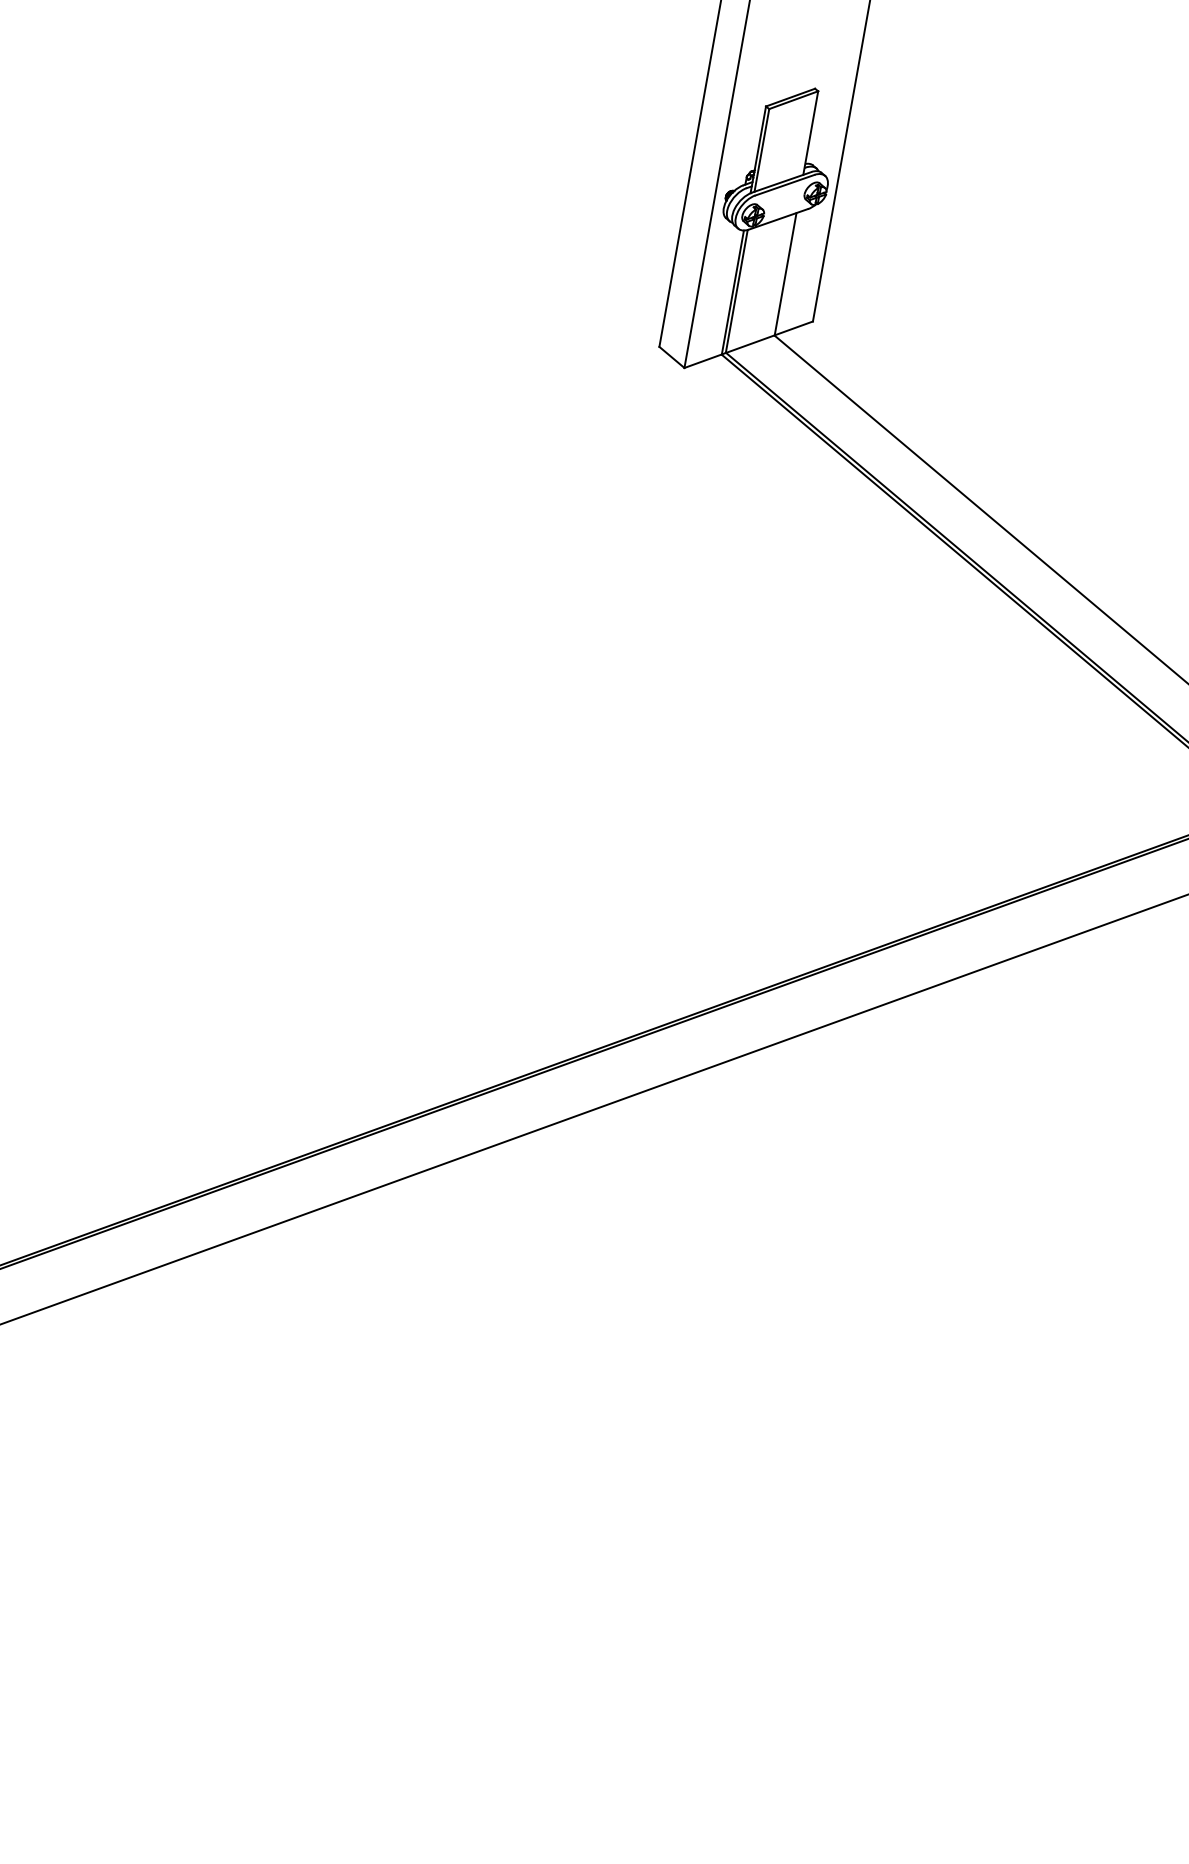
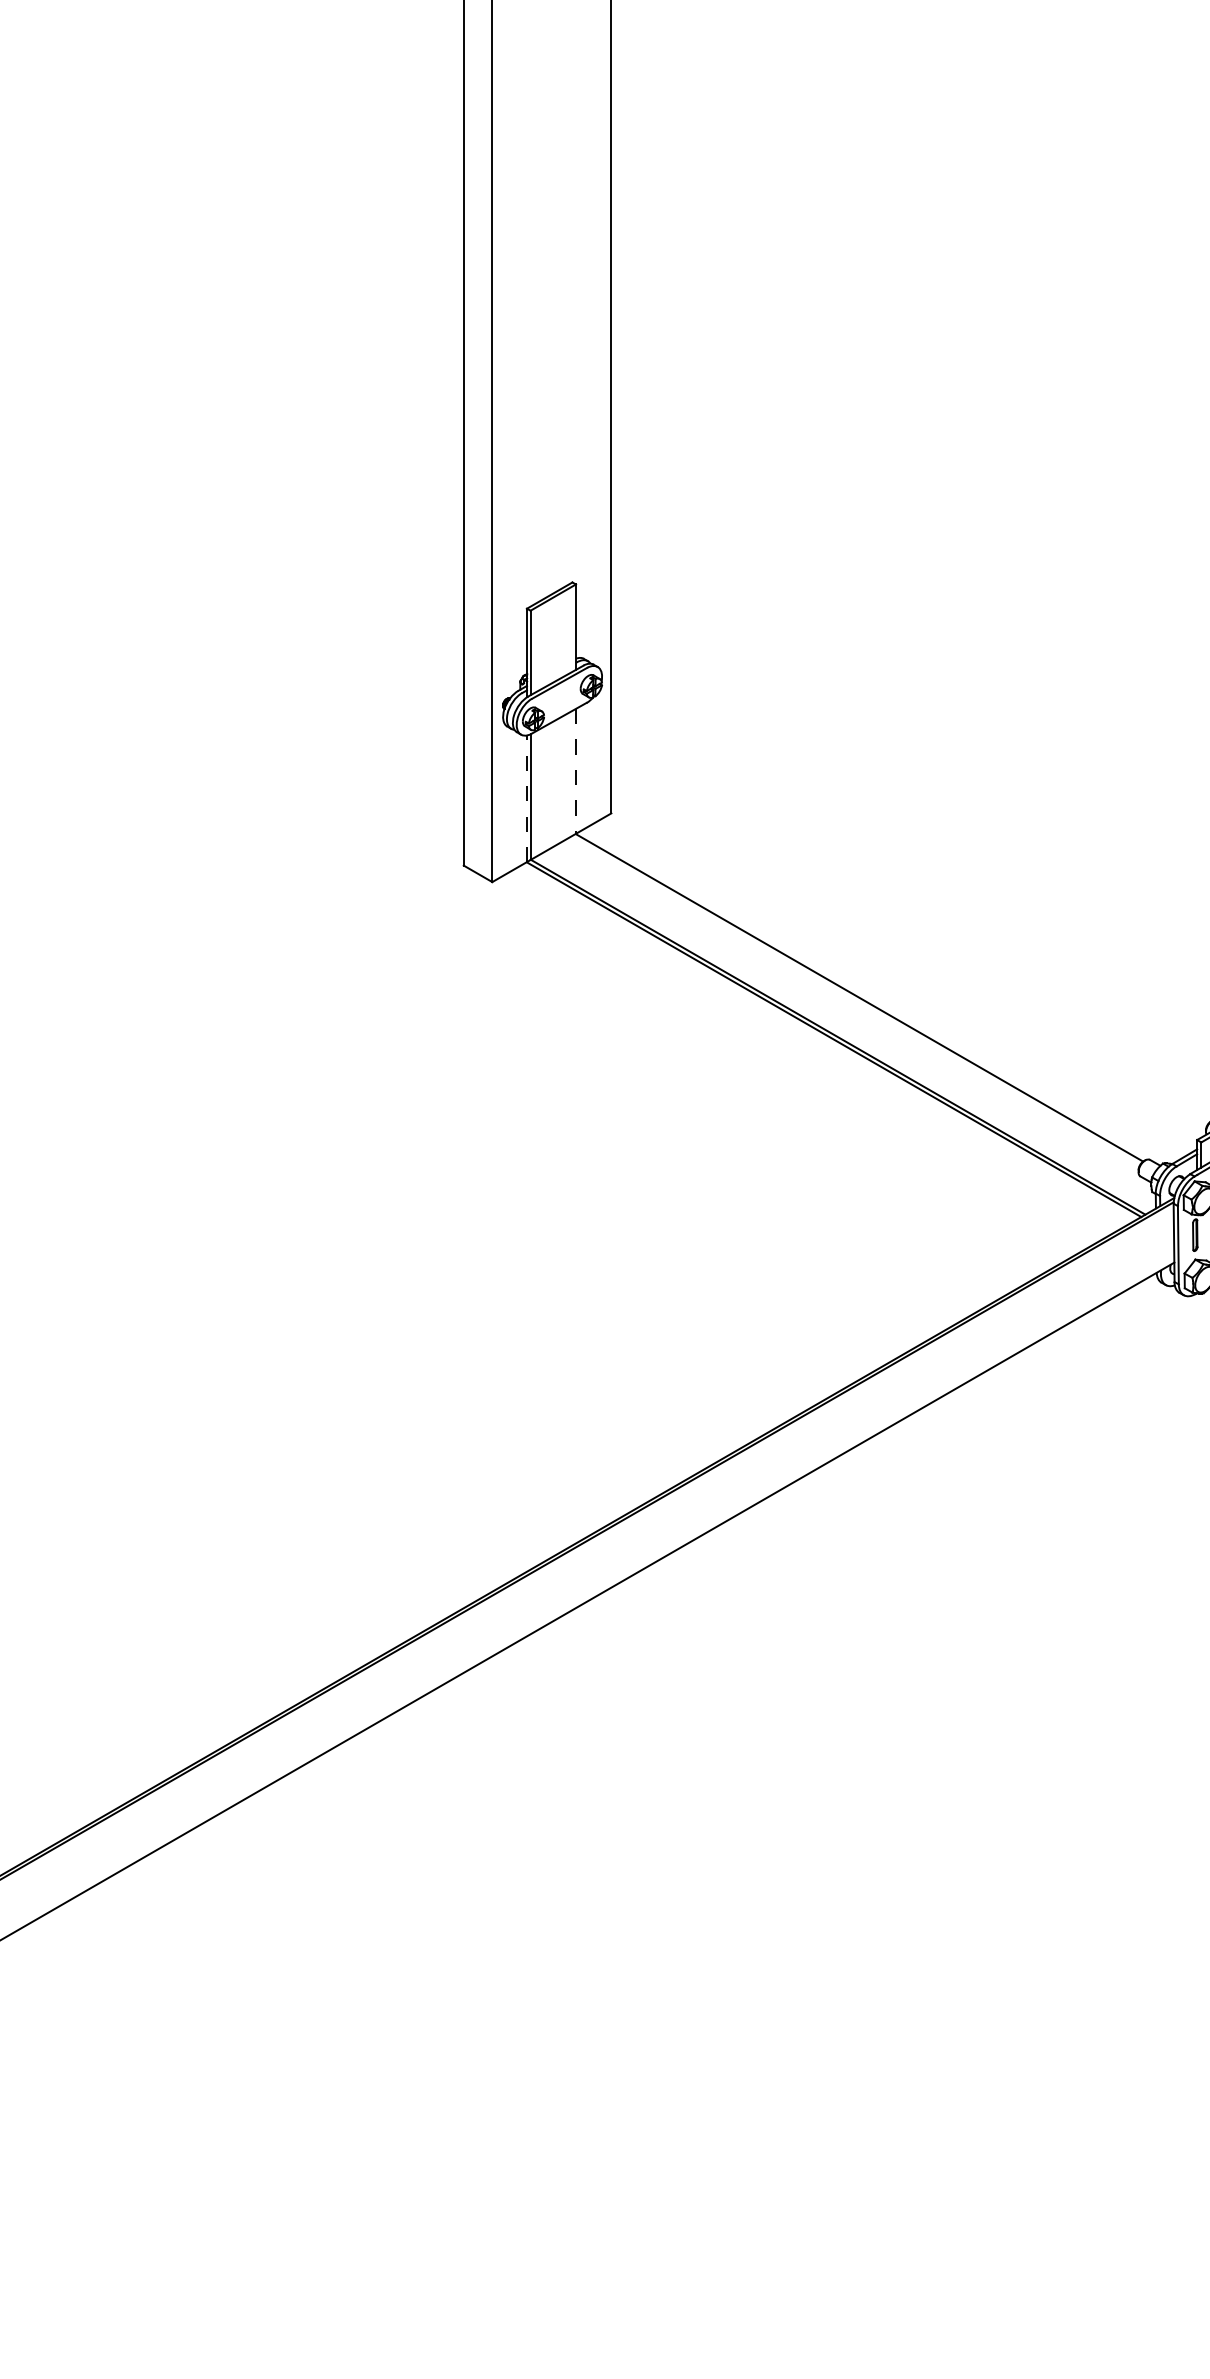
line: (785, 274) -> (575, 771), solid -> dashed
line: (732, 292) -> (526, 798), solid -> dashed

